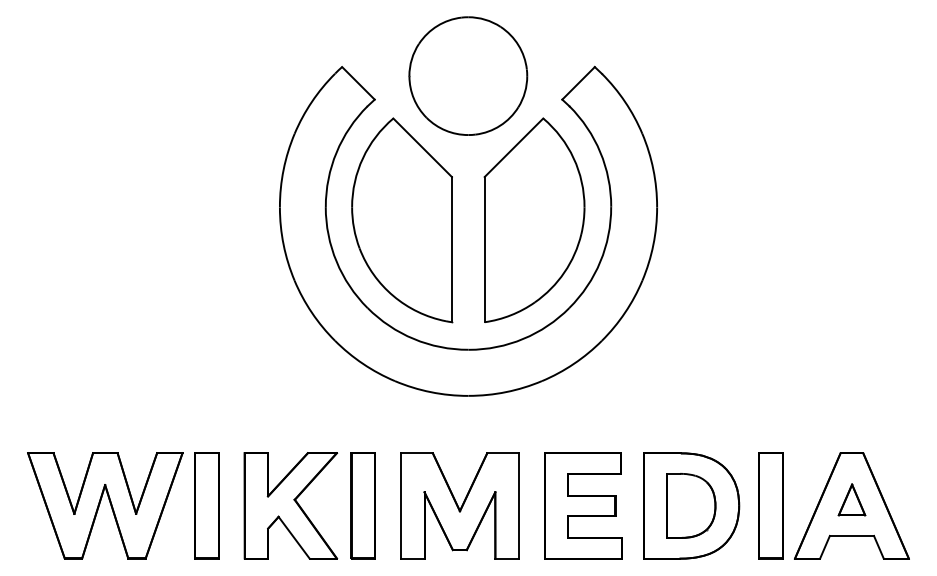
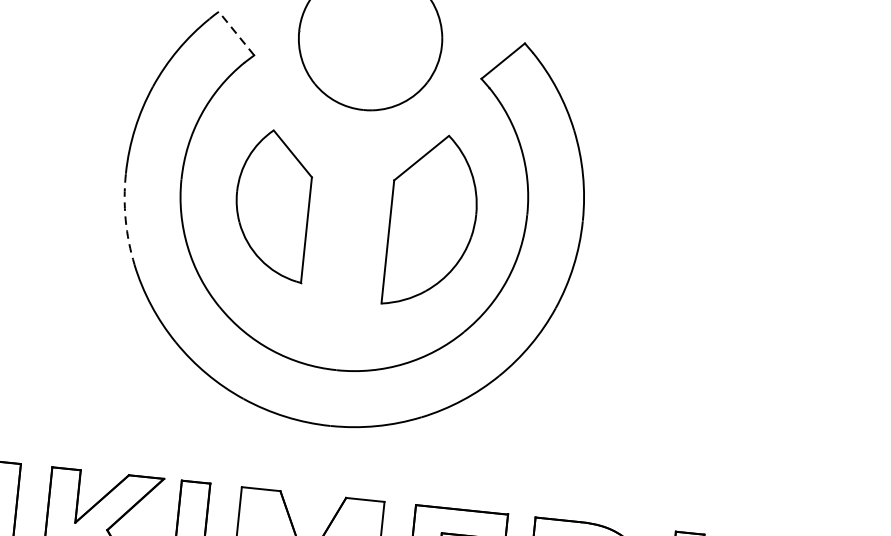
line: (358, 83) -> (236, 33), solid -> dashed
part: (534, 219) -> (432, 220), size x0.7
part: (402, 220) -> (272, 205), size x0.6
arc: (283, 244) -> (125, 219), solid -> dashed

